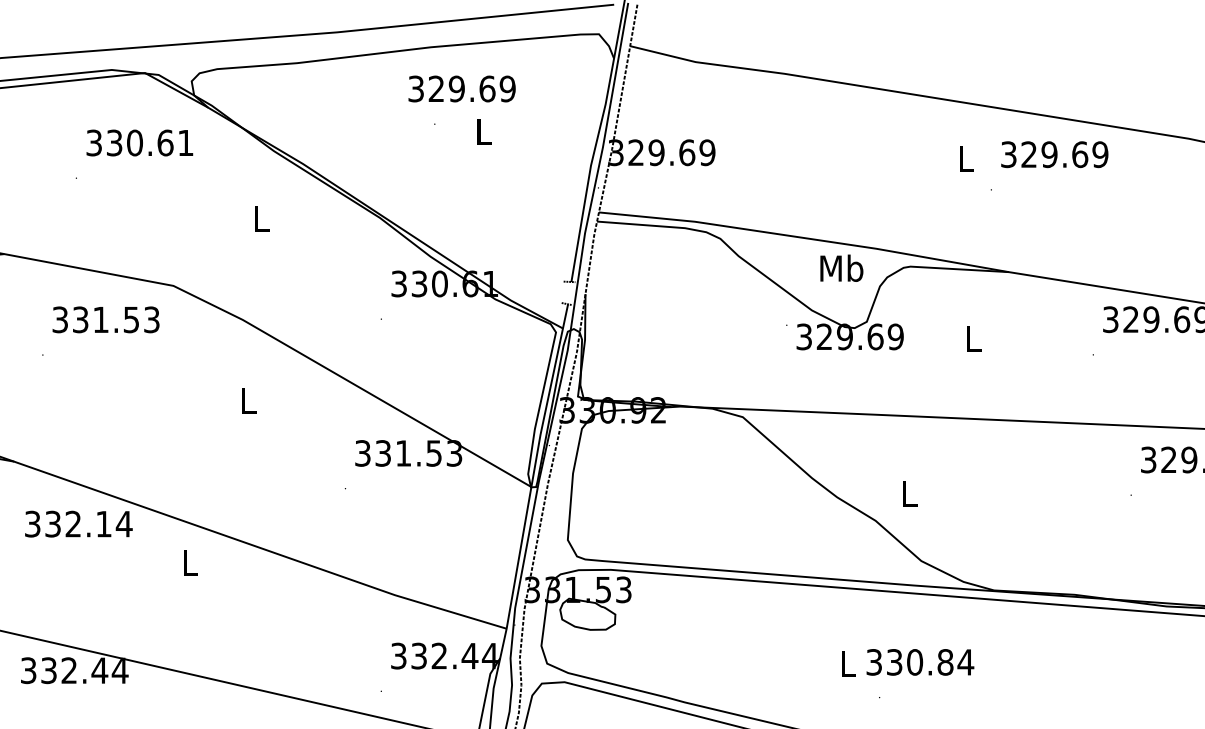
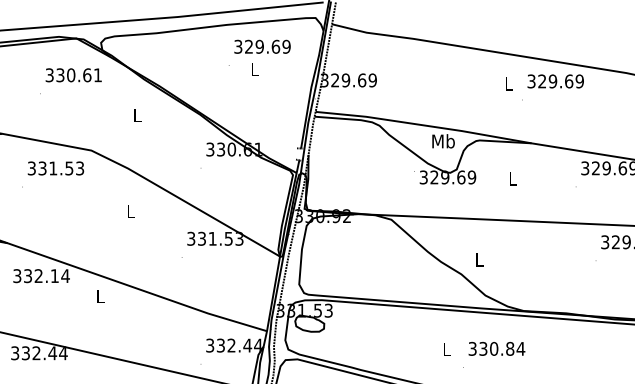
text: (462, 88) -> (262, 46), moved
text: (919, 661) -> (496, 348), moved

